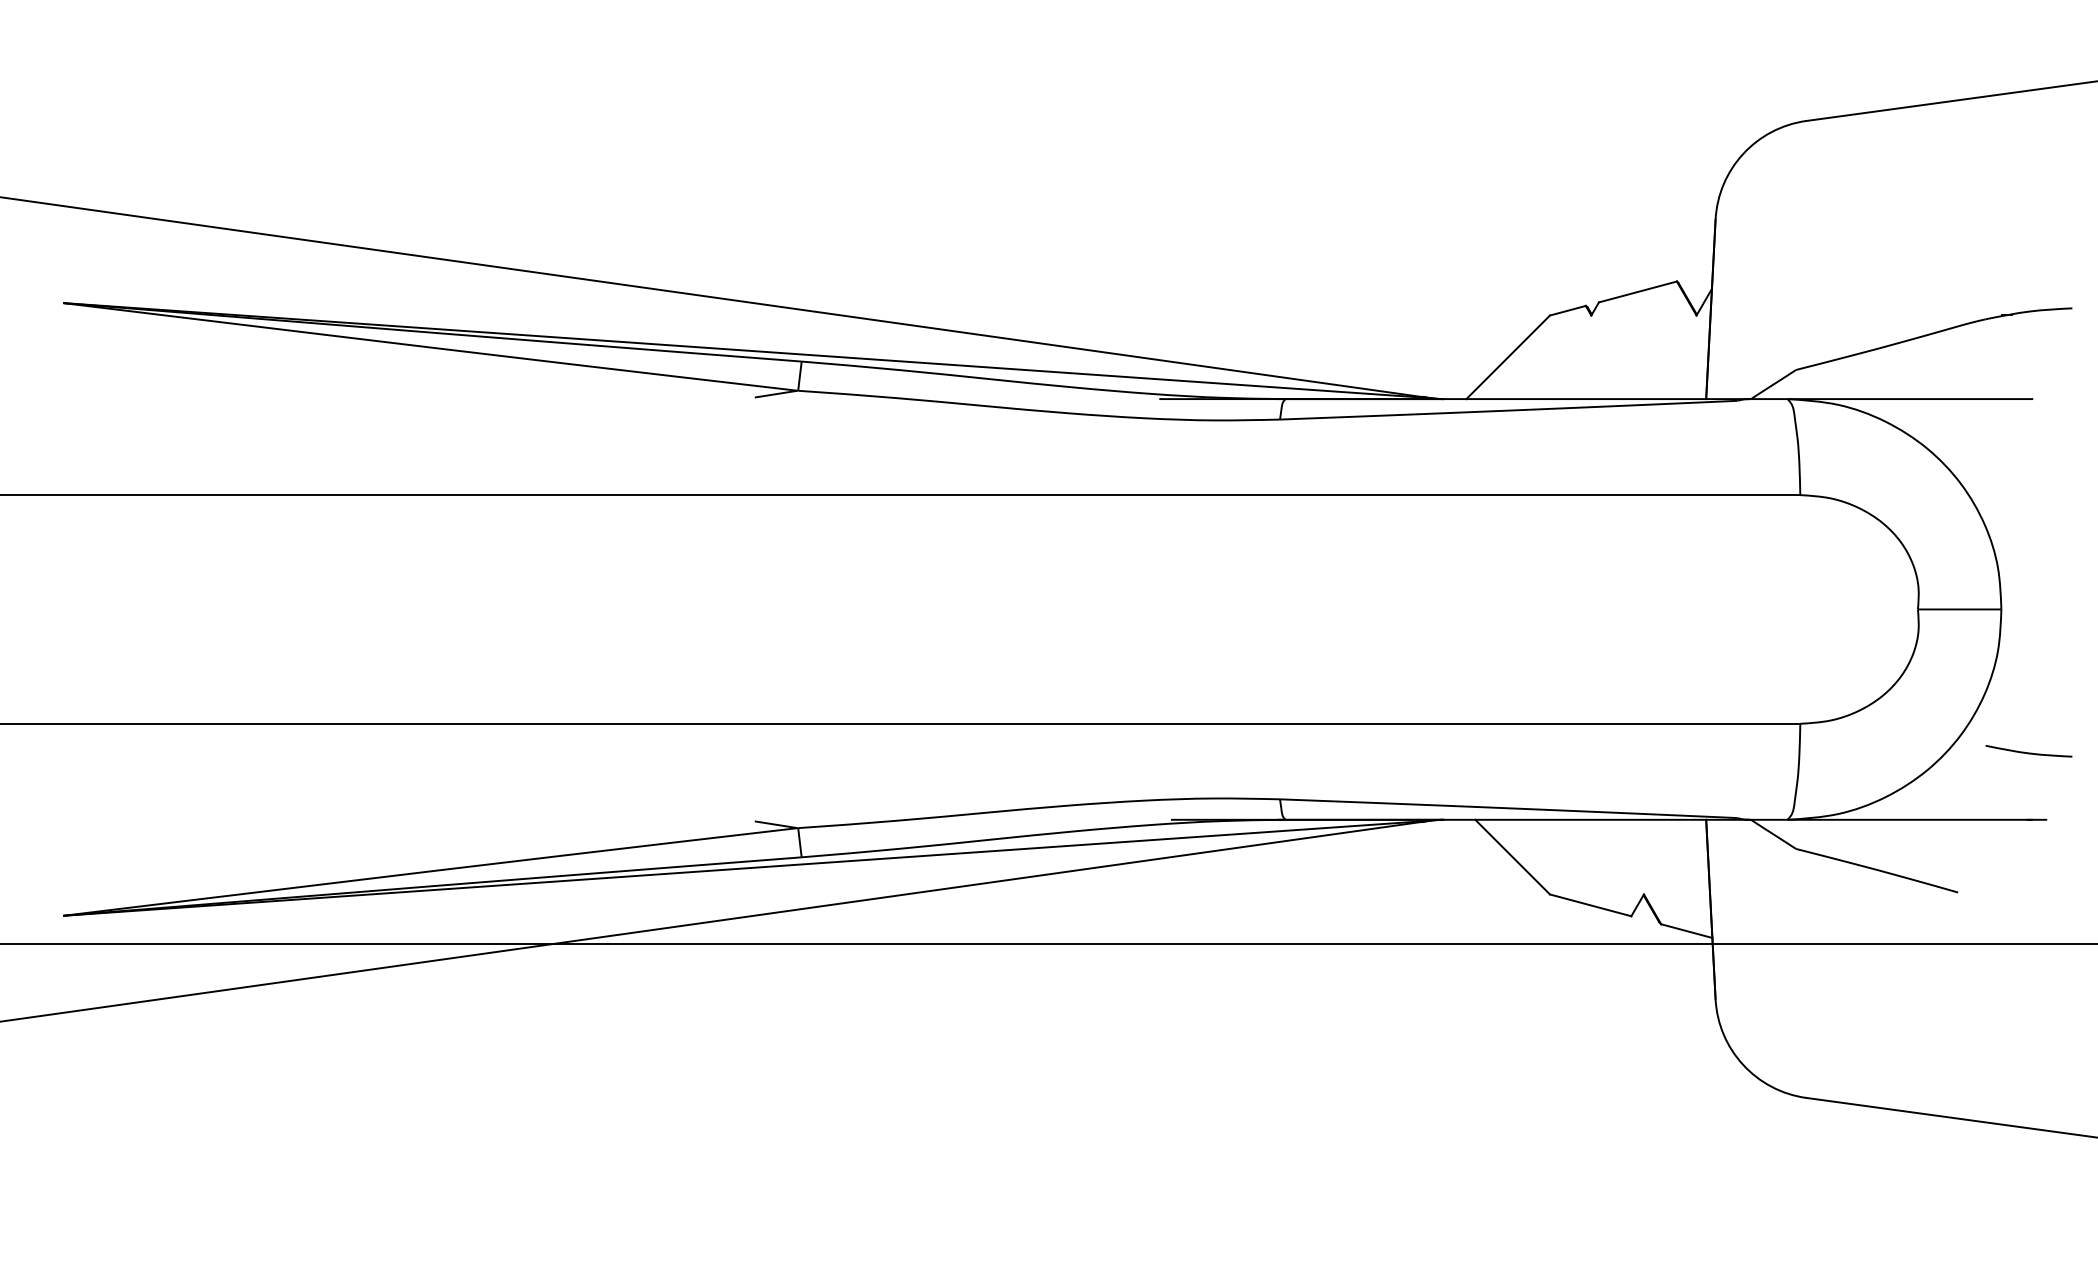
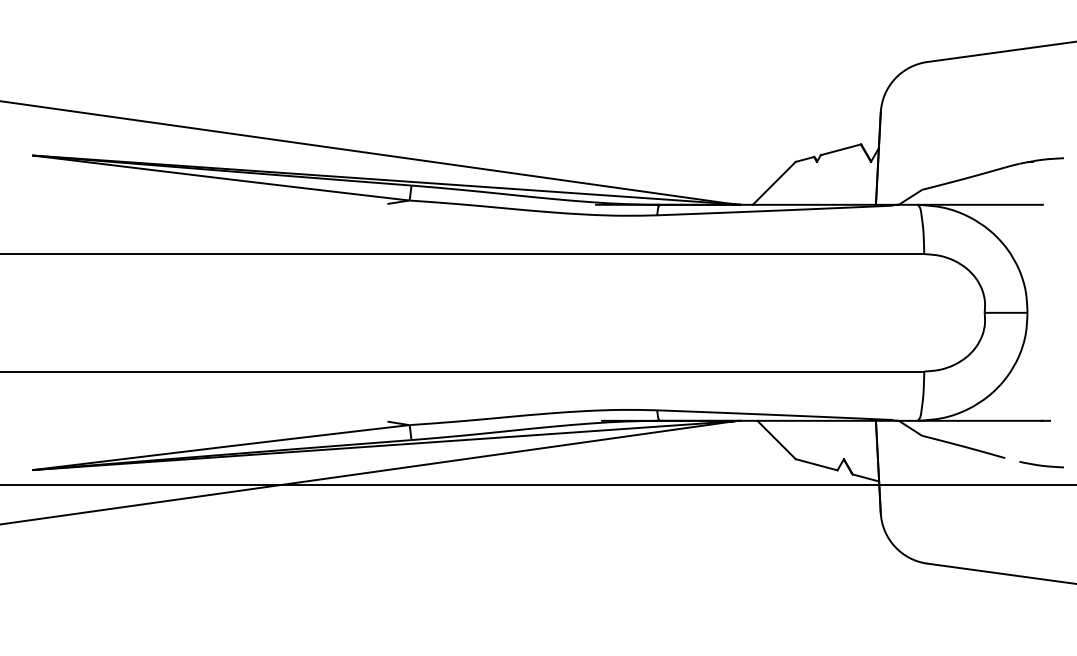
line: (2028, 750) -> (1041, 464), moved

